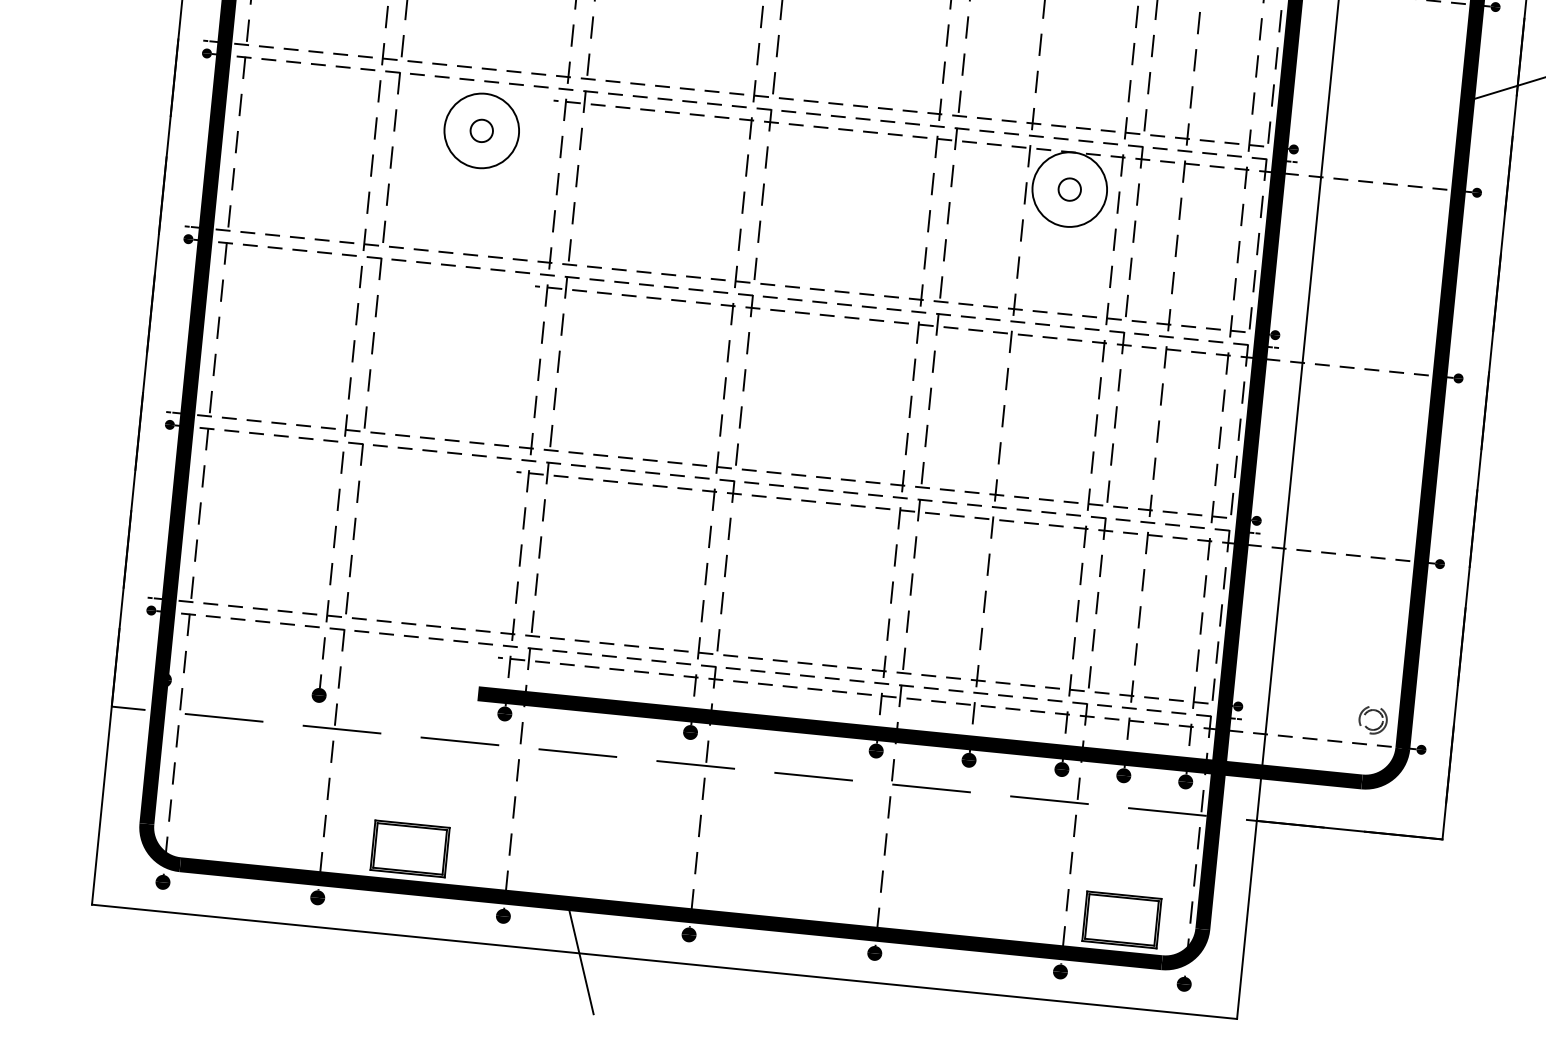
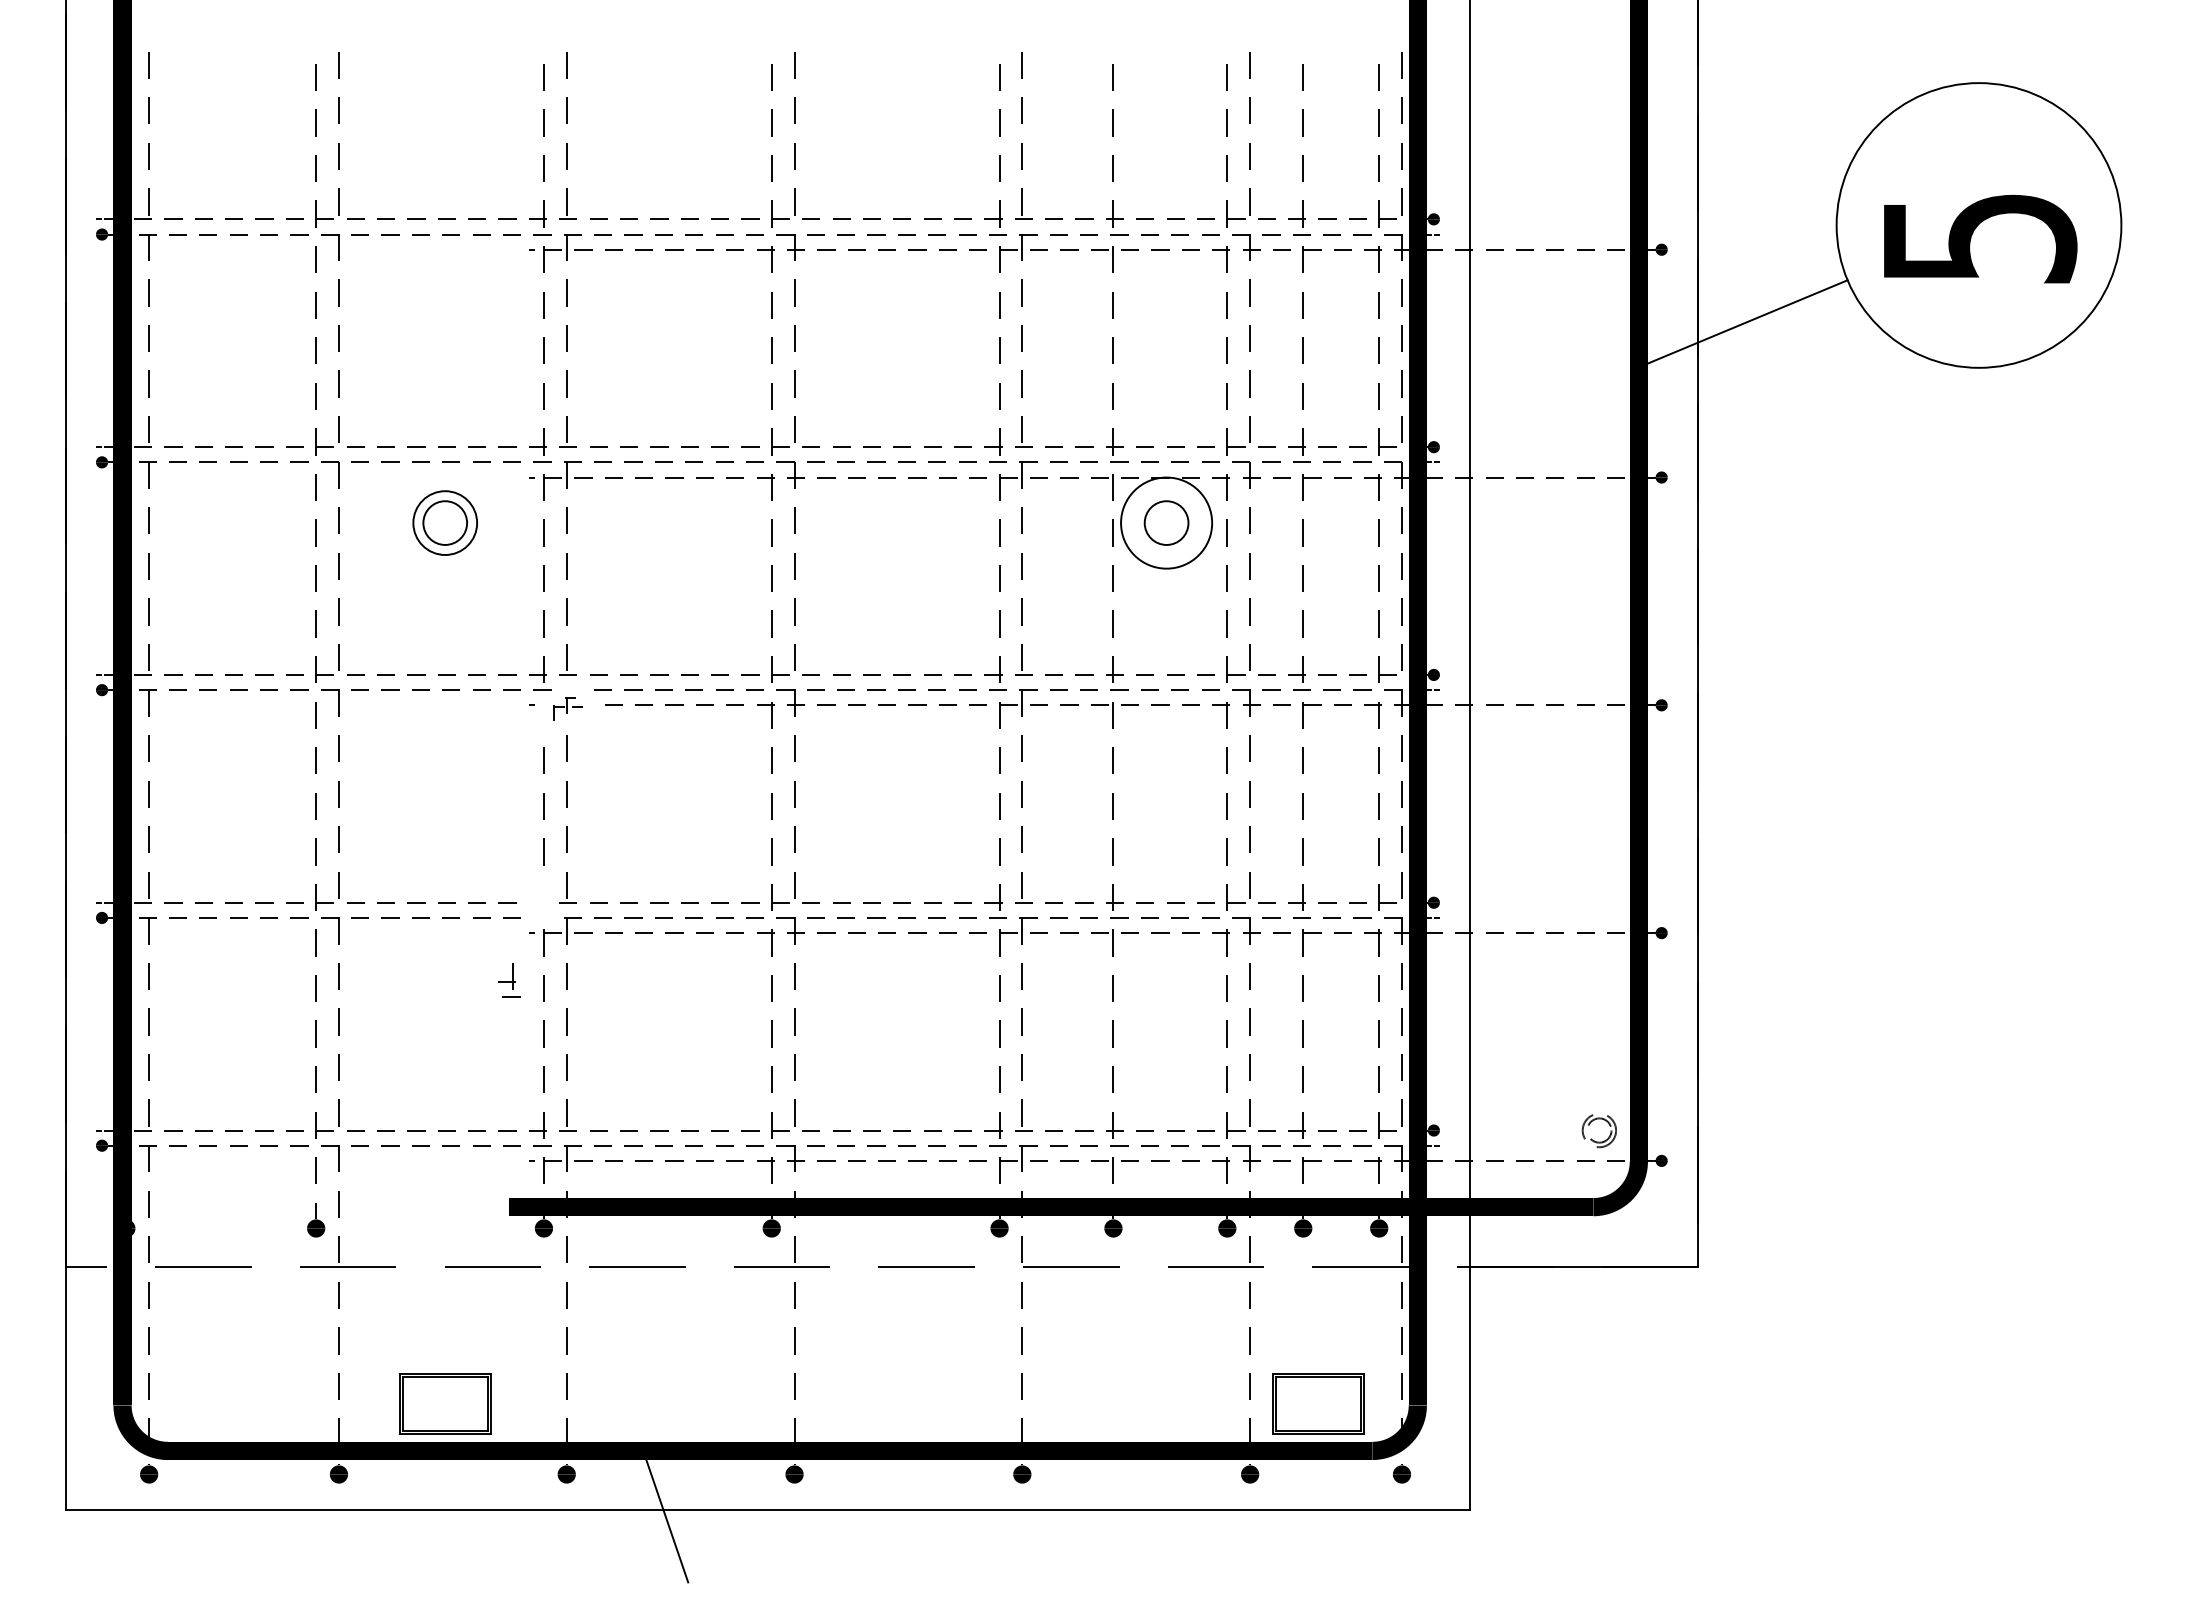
circle: (481, 130) -> (444, 522), size x0.7
circle: (481, 130) -> (444, 522), size x1.6
circle: (1069, 189) -> (1166, 522), size x1.6
part: (566, 292) -> (567, 708), size x0.6
part: (528, 447) -> (509, 980), moved

